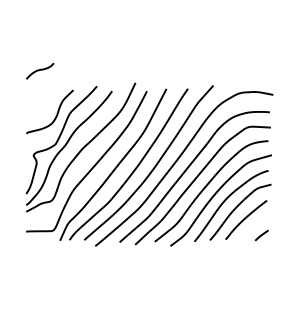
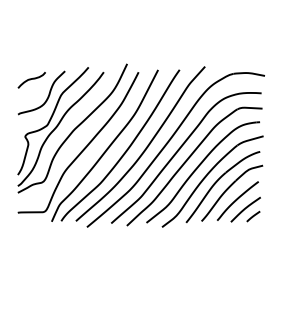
curve: (40, 70) -> (32, 79), moved
curve: (253, 228) -> (245, 209), added

